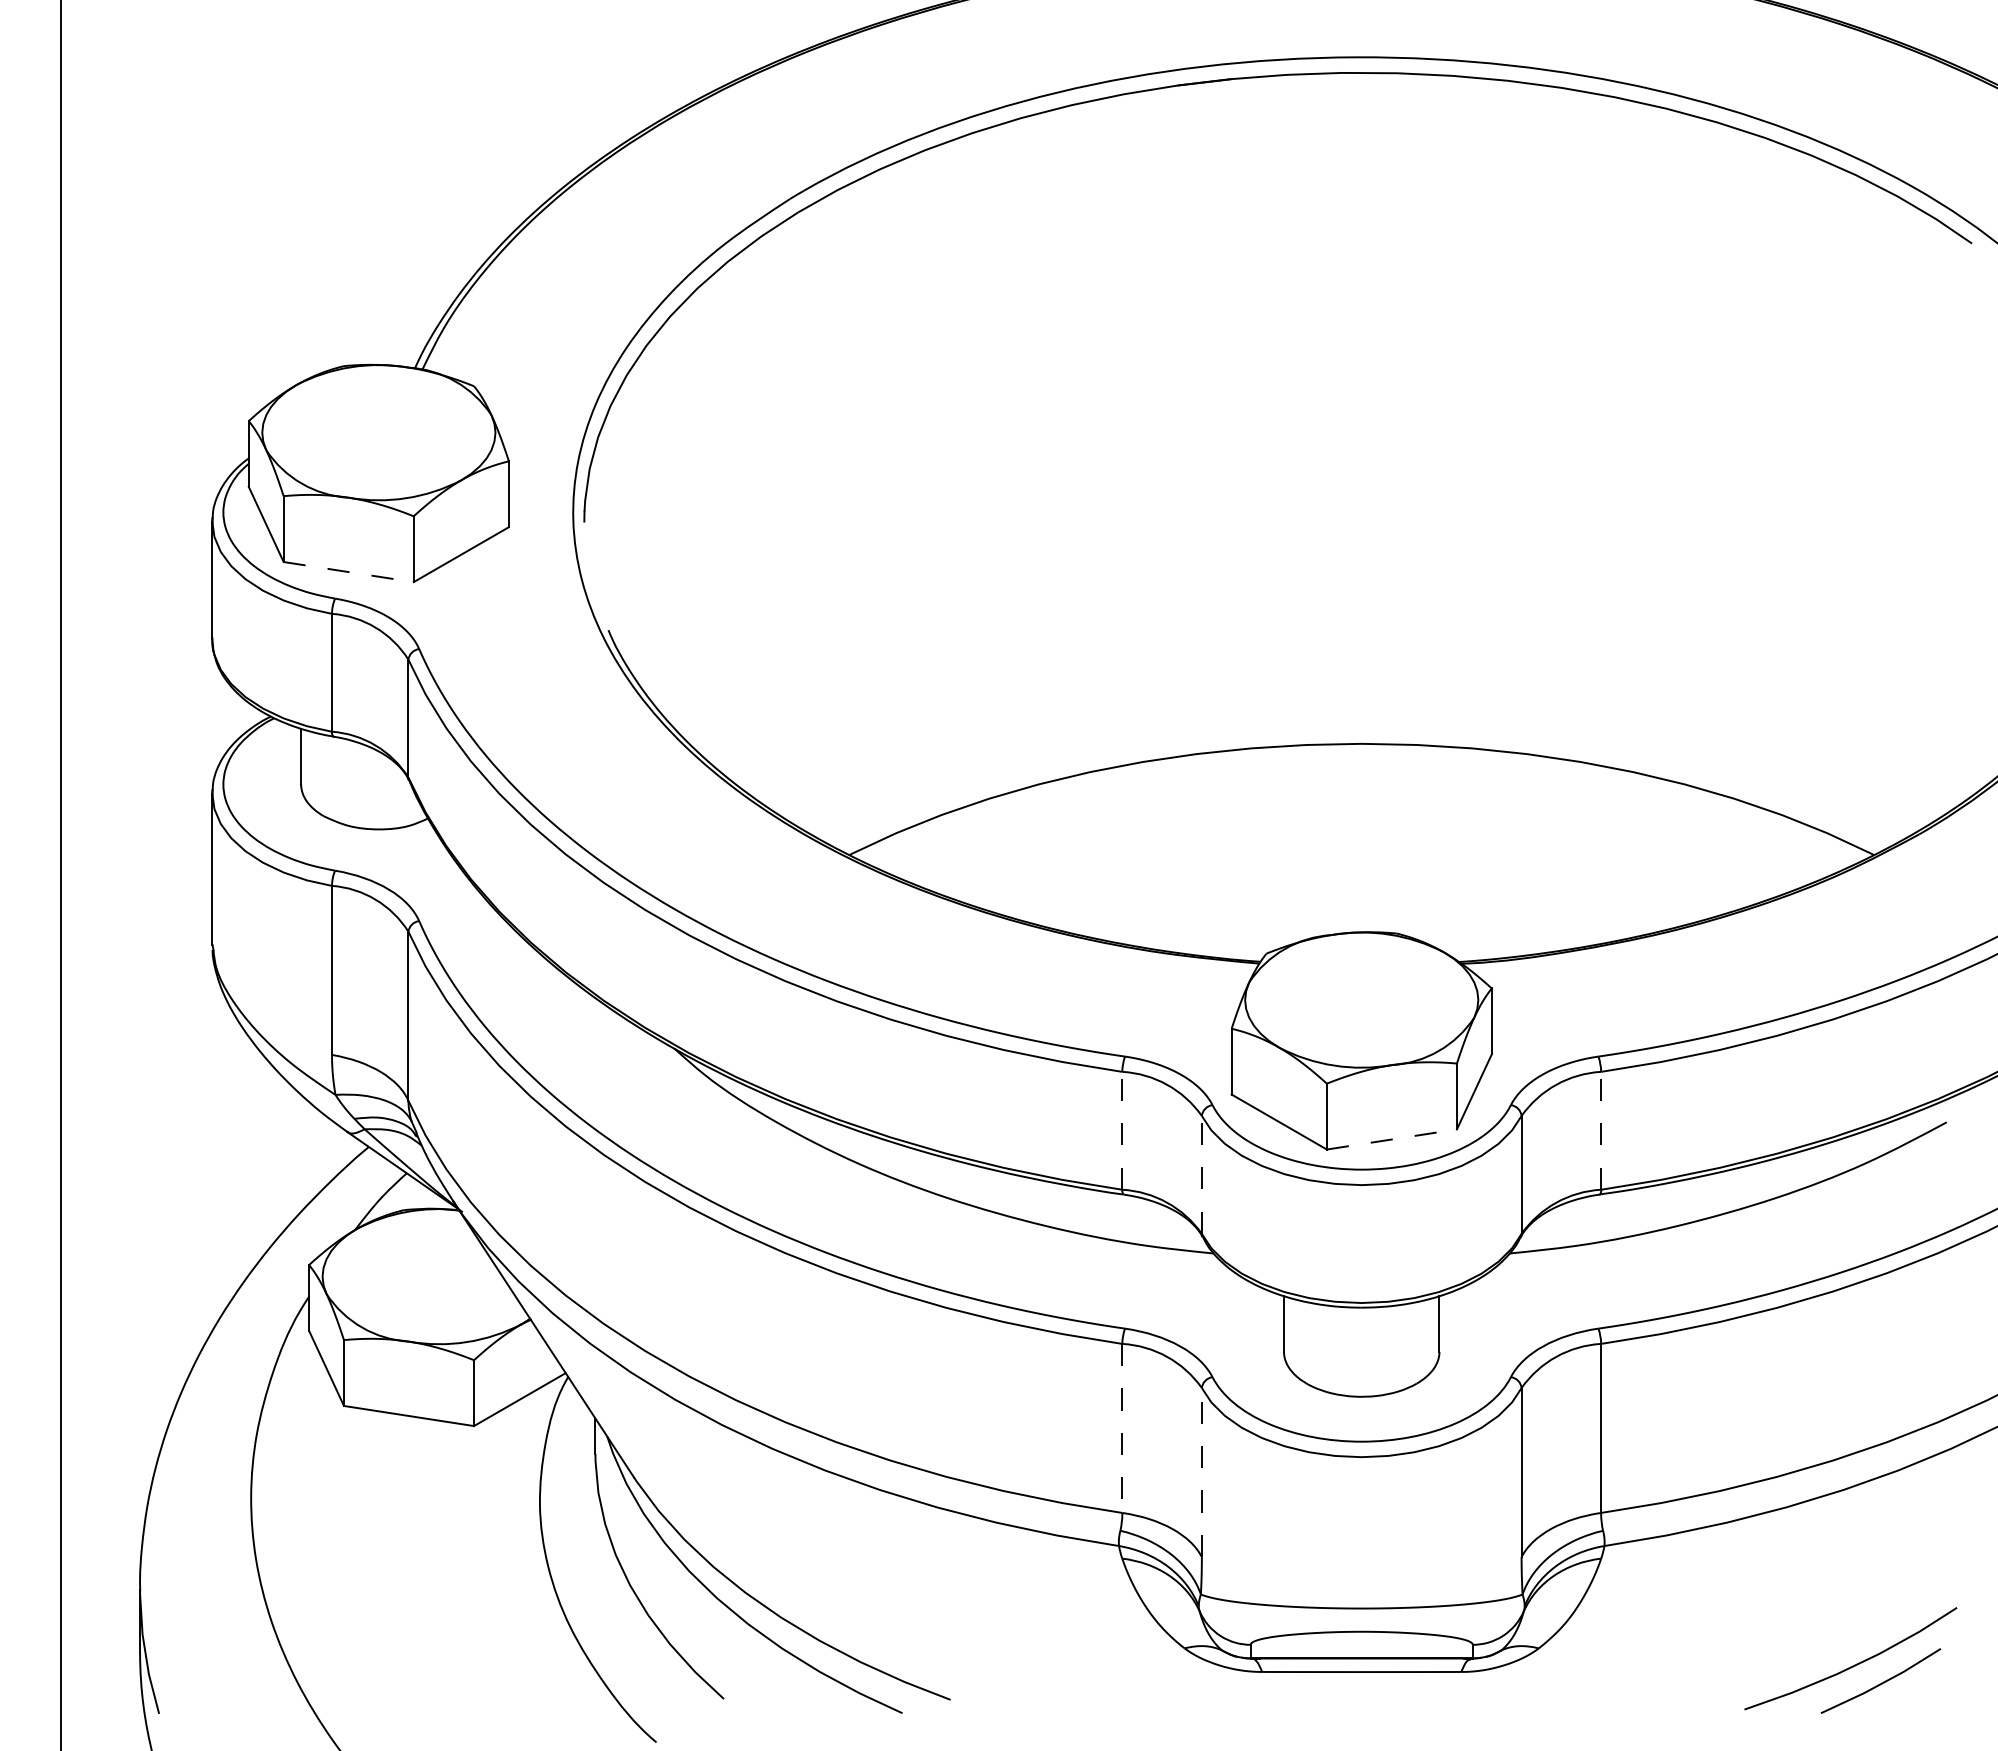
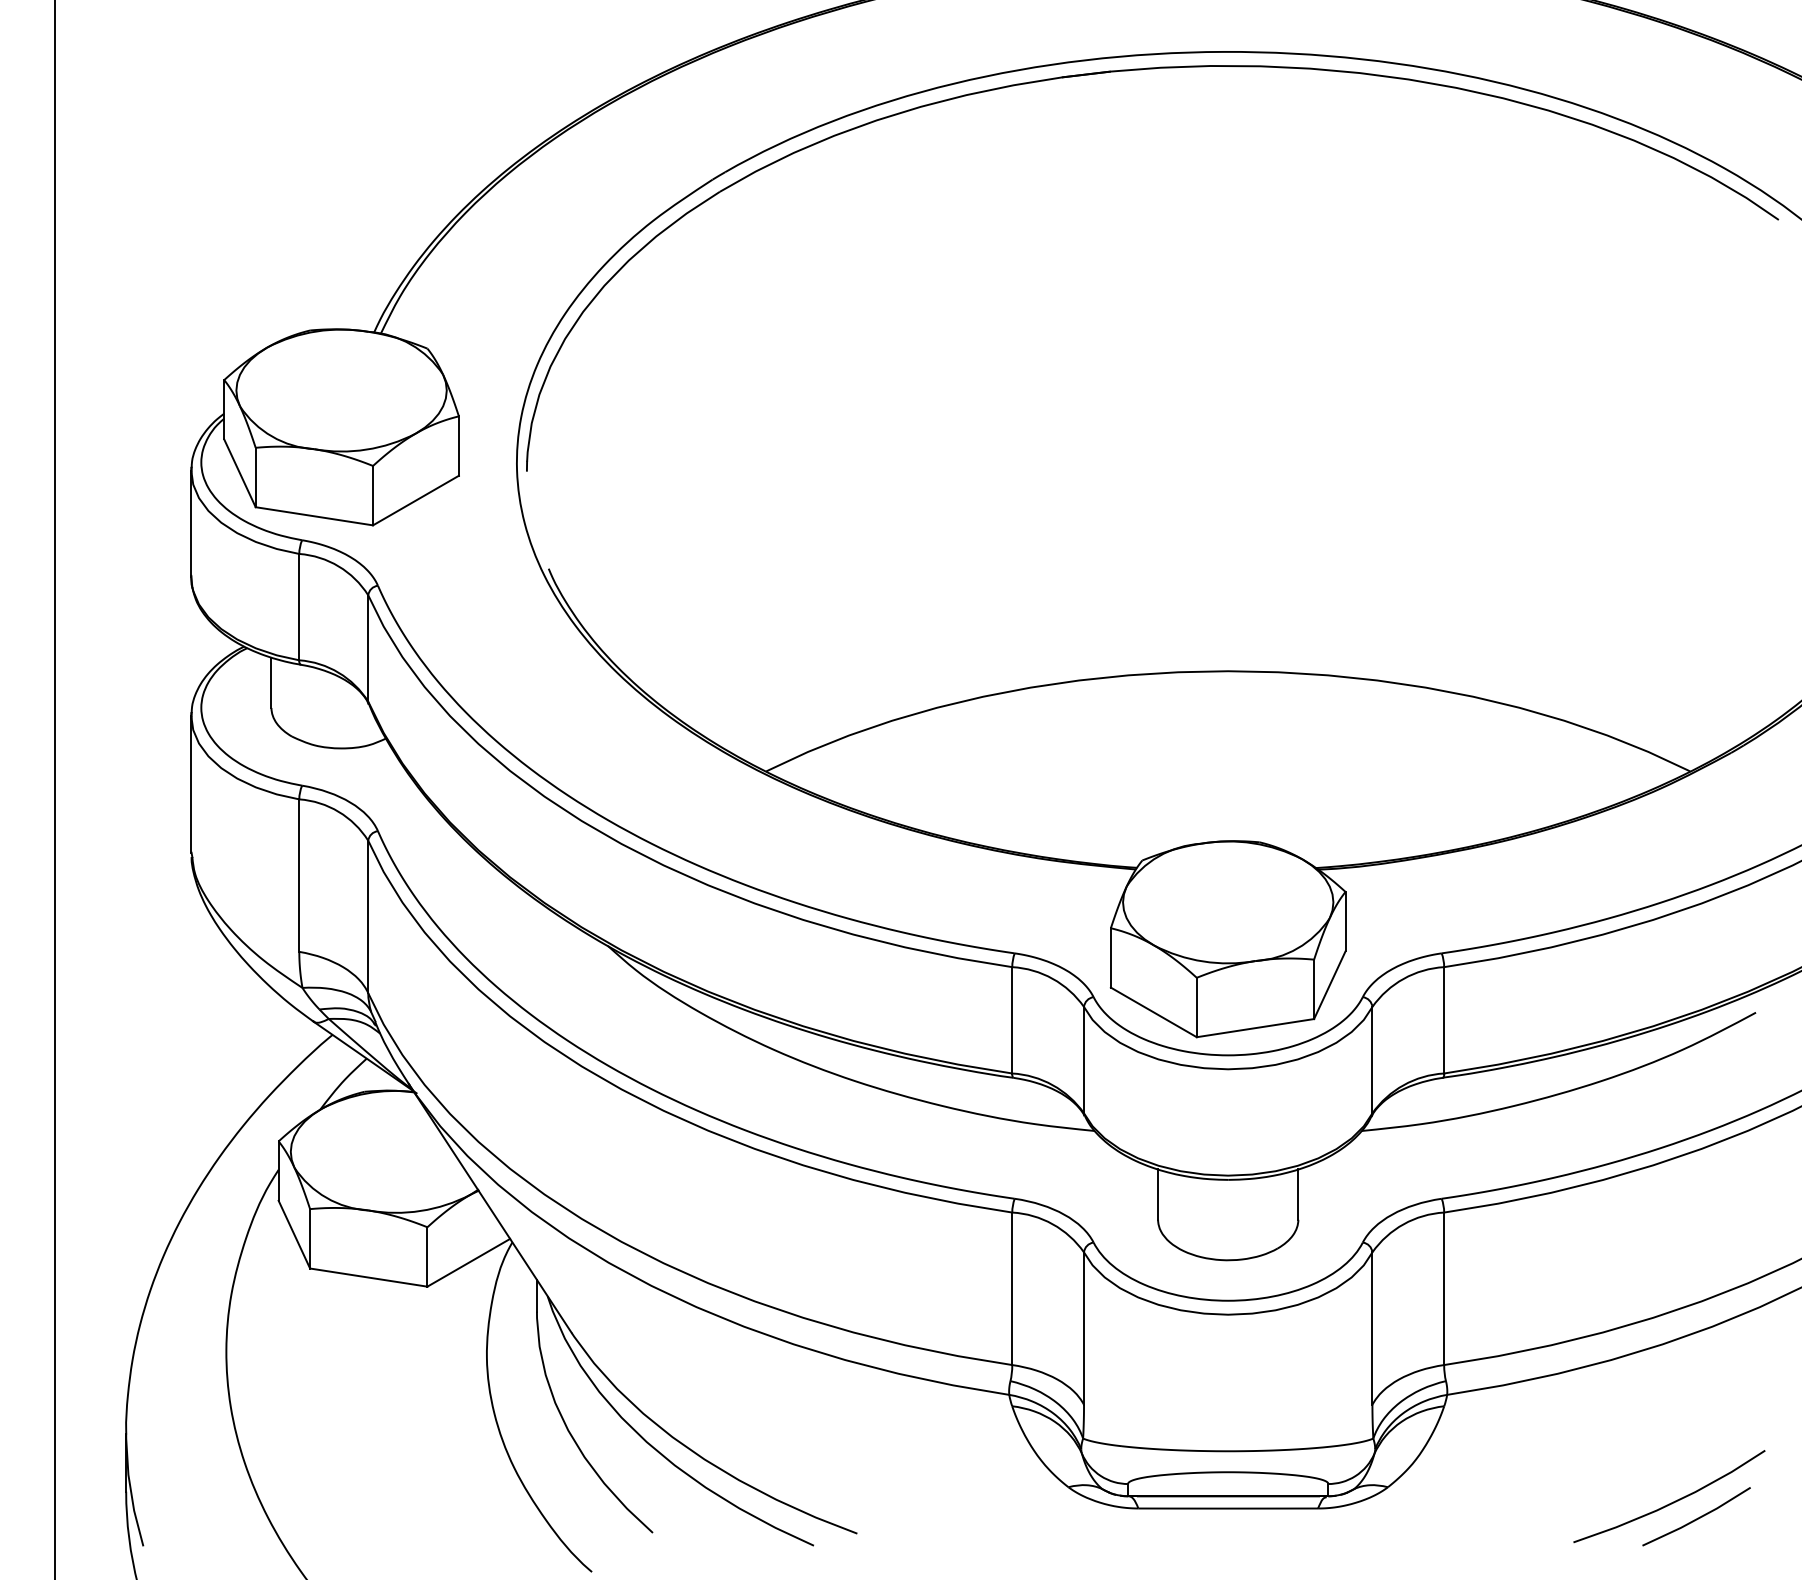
line: (348, 572) -> (314, 516), dashed -> solid
line: (1122, 1130) -> (1012, 1020), dashed -> solid
line: (1601, 1130) -> (1444, 1020), dashed -> solid
line: (1391, 1139) -> (1255, 1028), dashed -> solid
line: (1201, 1174) -> (1083, 1059), dashed -> solid
line: (1122, 1428) -> (1012, 1288), dashed -> solid
line: (1201, 1472) -> (1083, 1328), dashed -> solid

